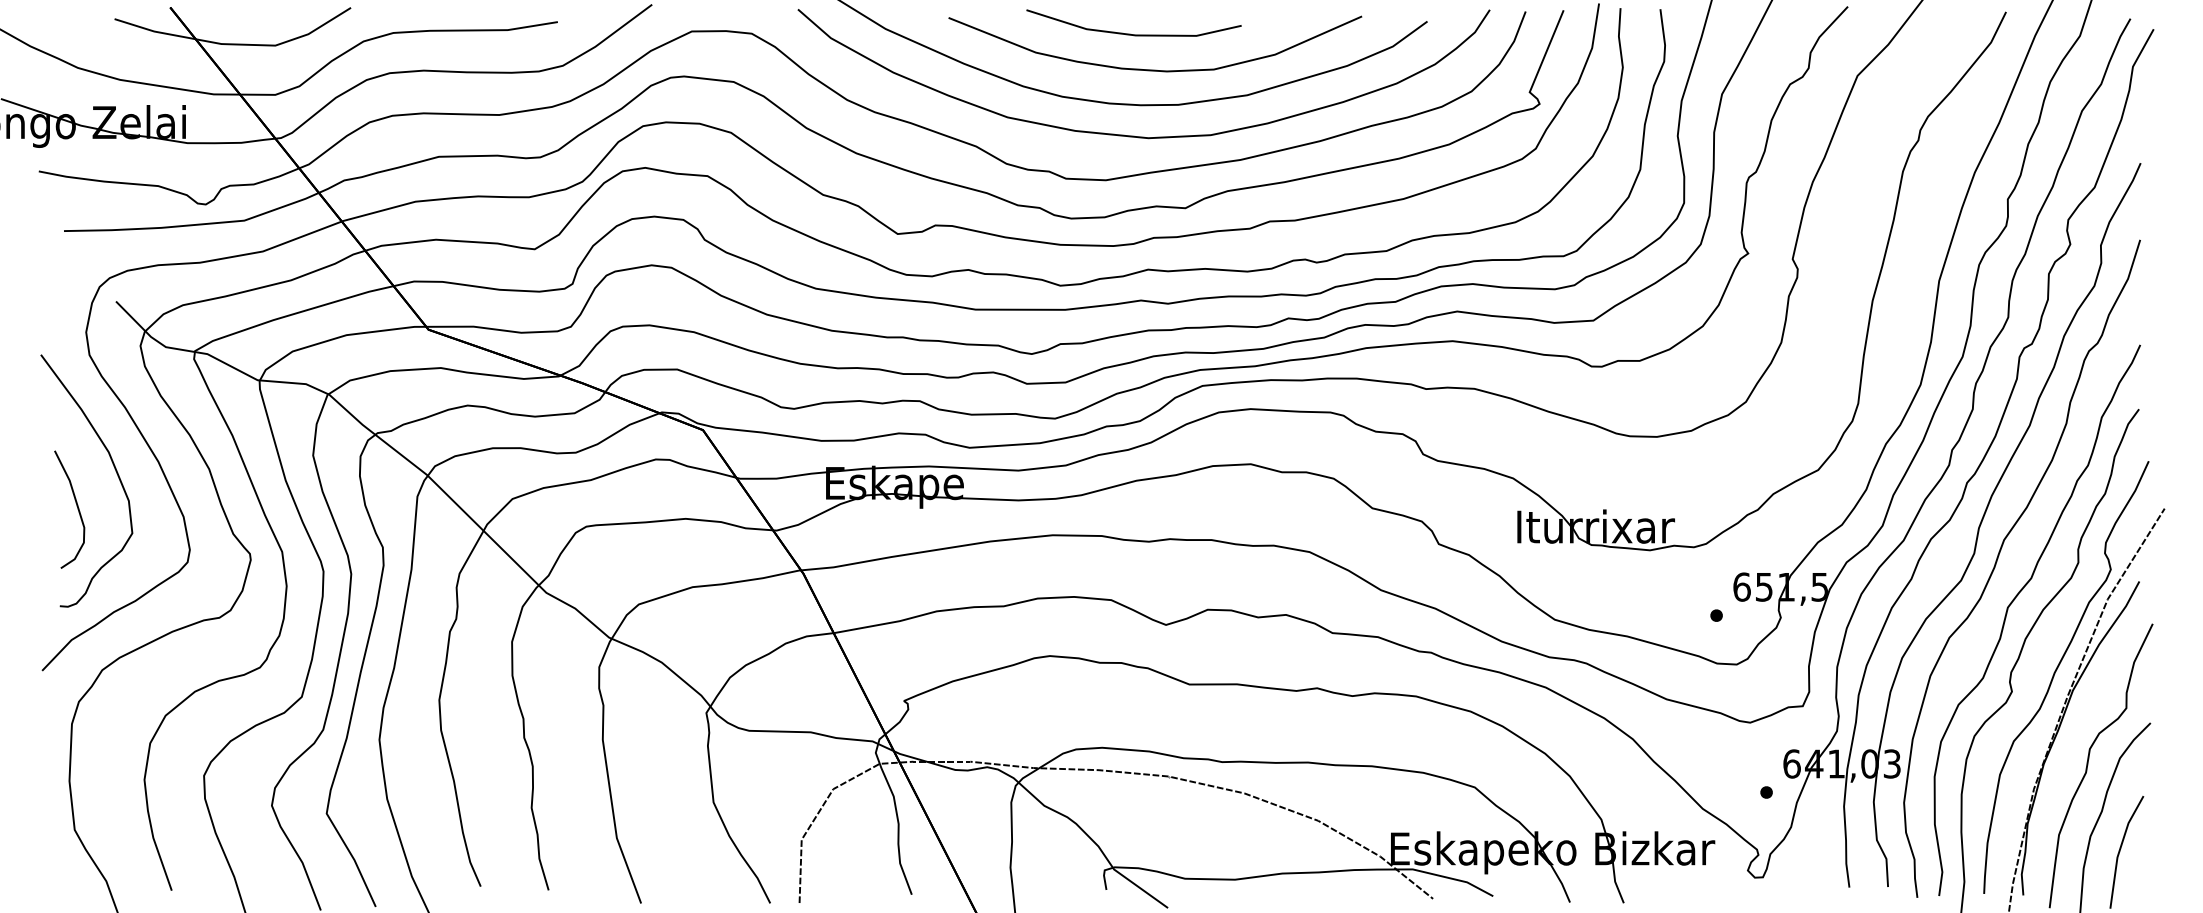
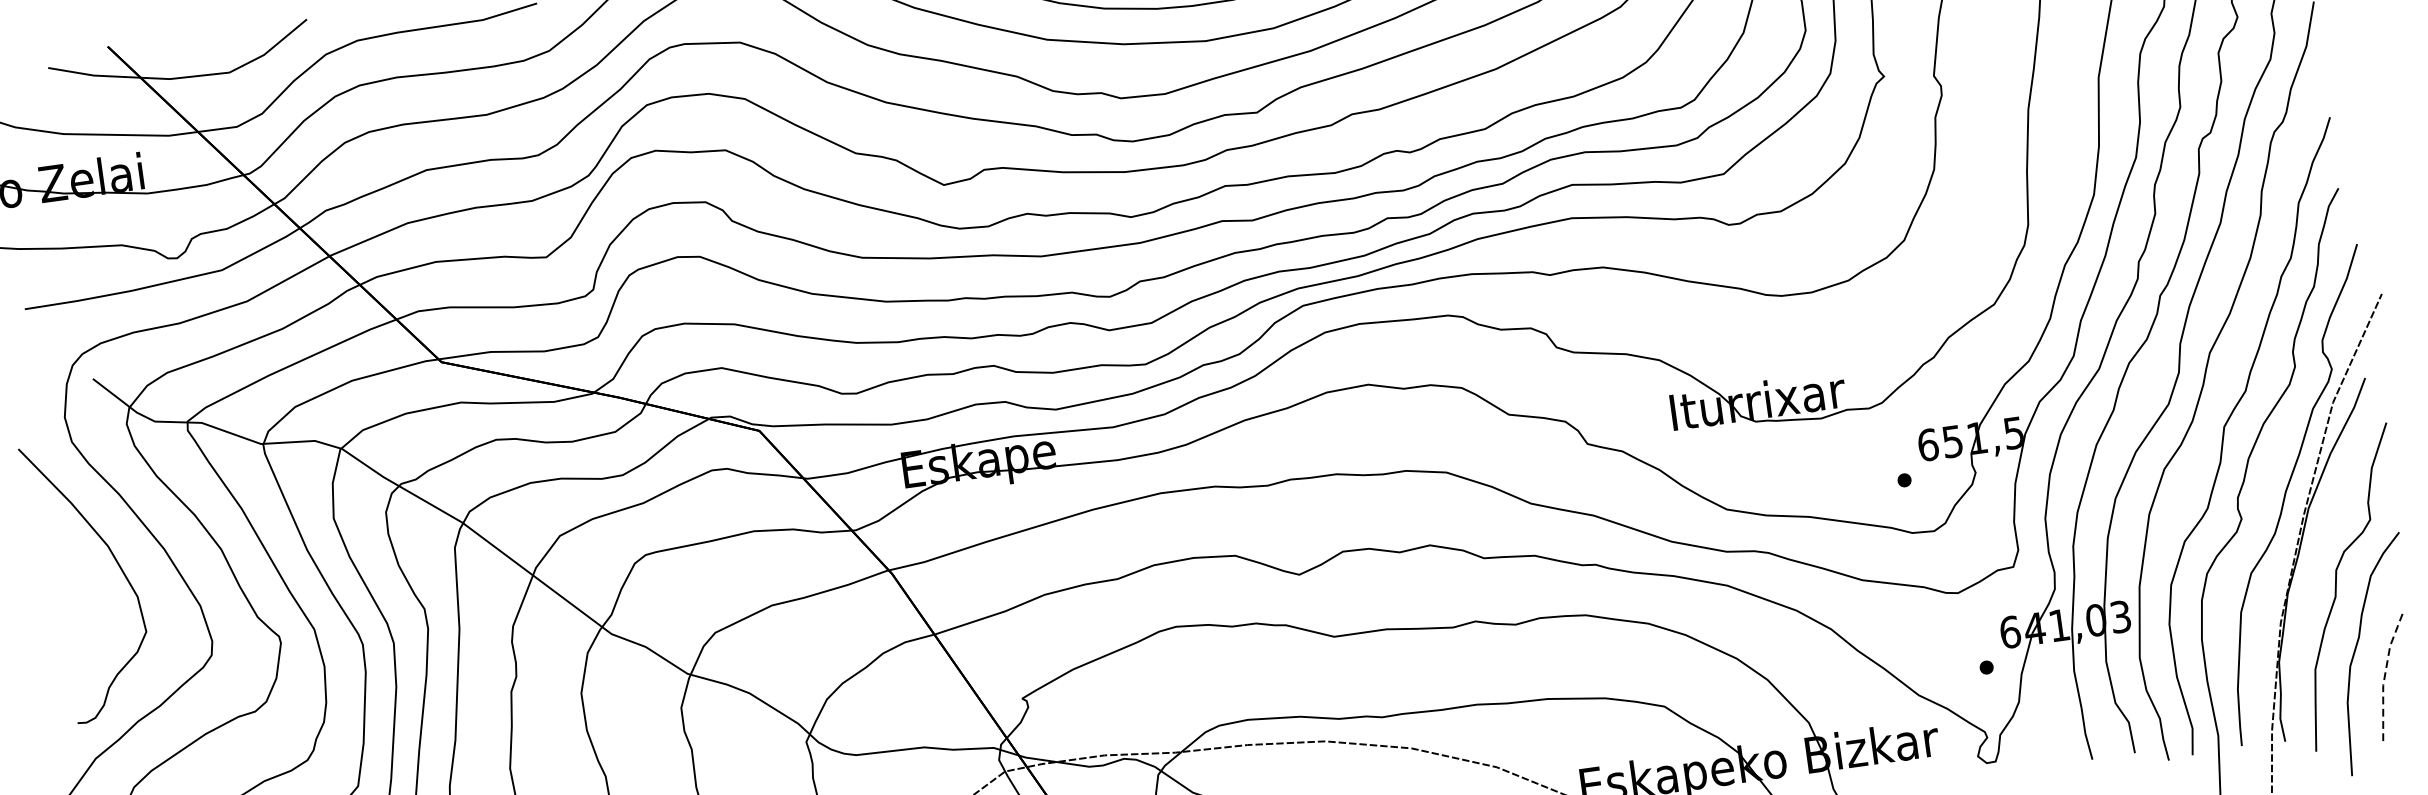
curve: (76, 506) -> (80, 610), removed
line: (2119, 850) -> (2384, 677), solid -> dashed

